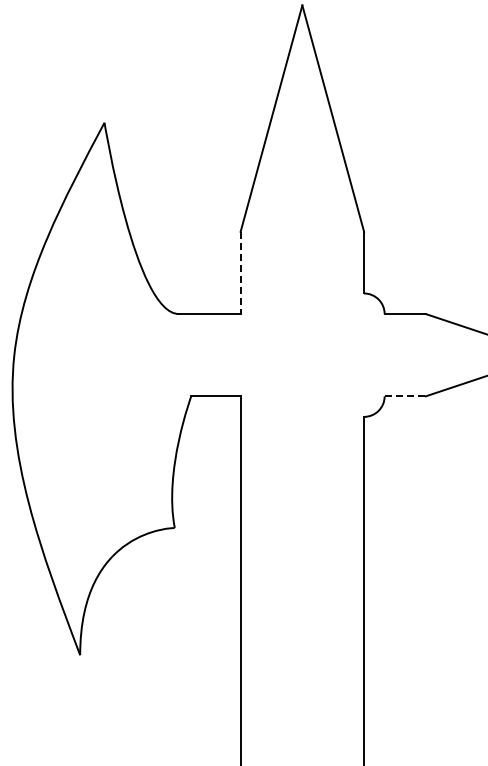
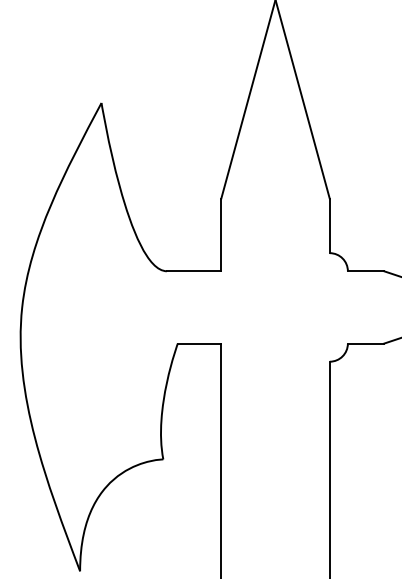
line: (240, 273) -> (221, 235), dashed -> solid
line: (405, 396) -> (366, 343), dashed -> solid

